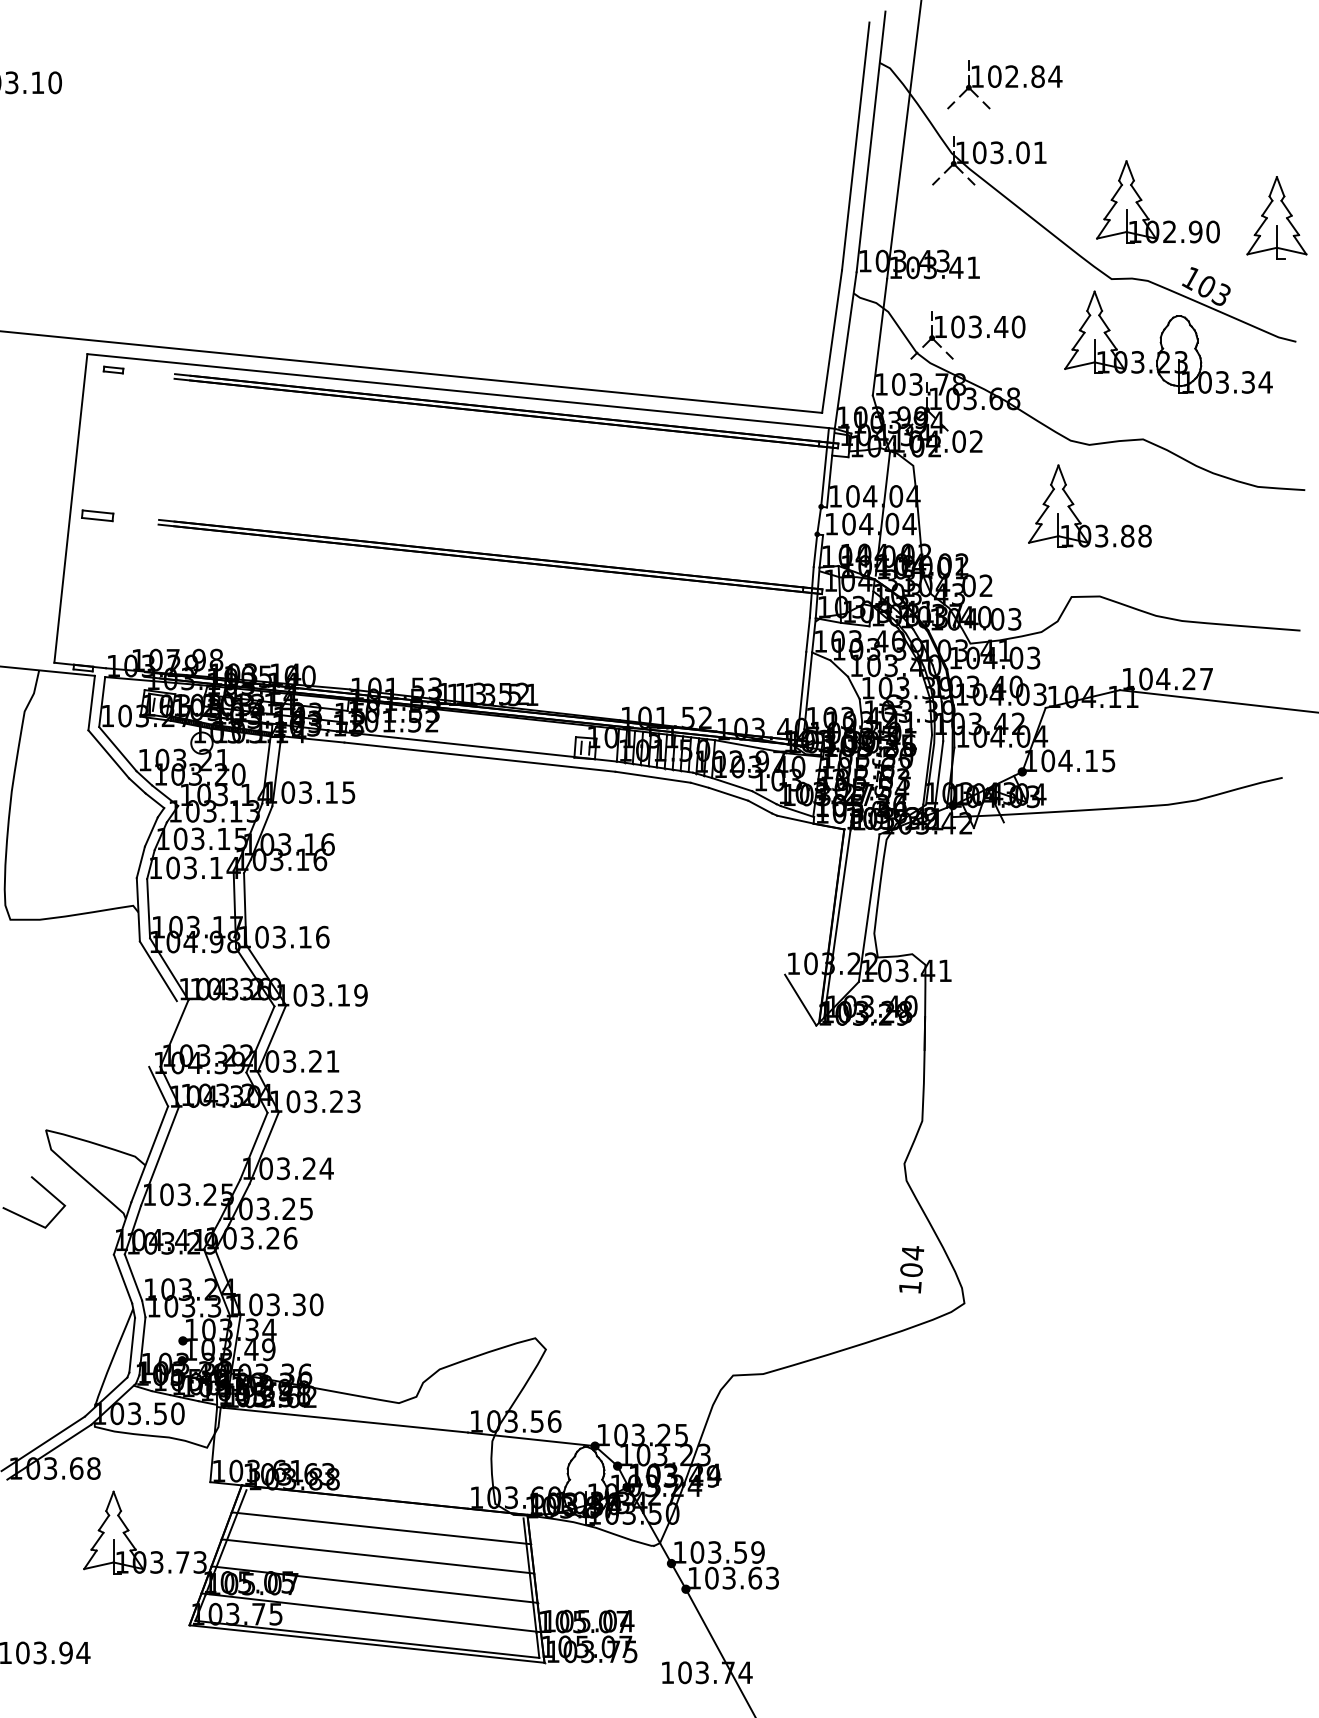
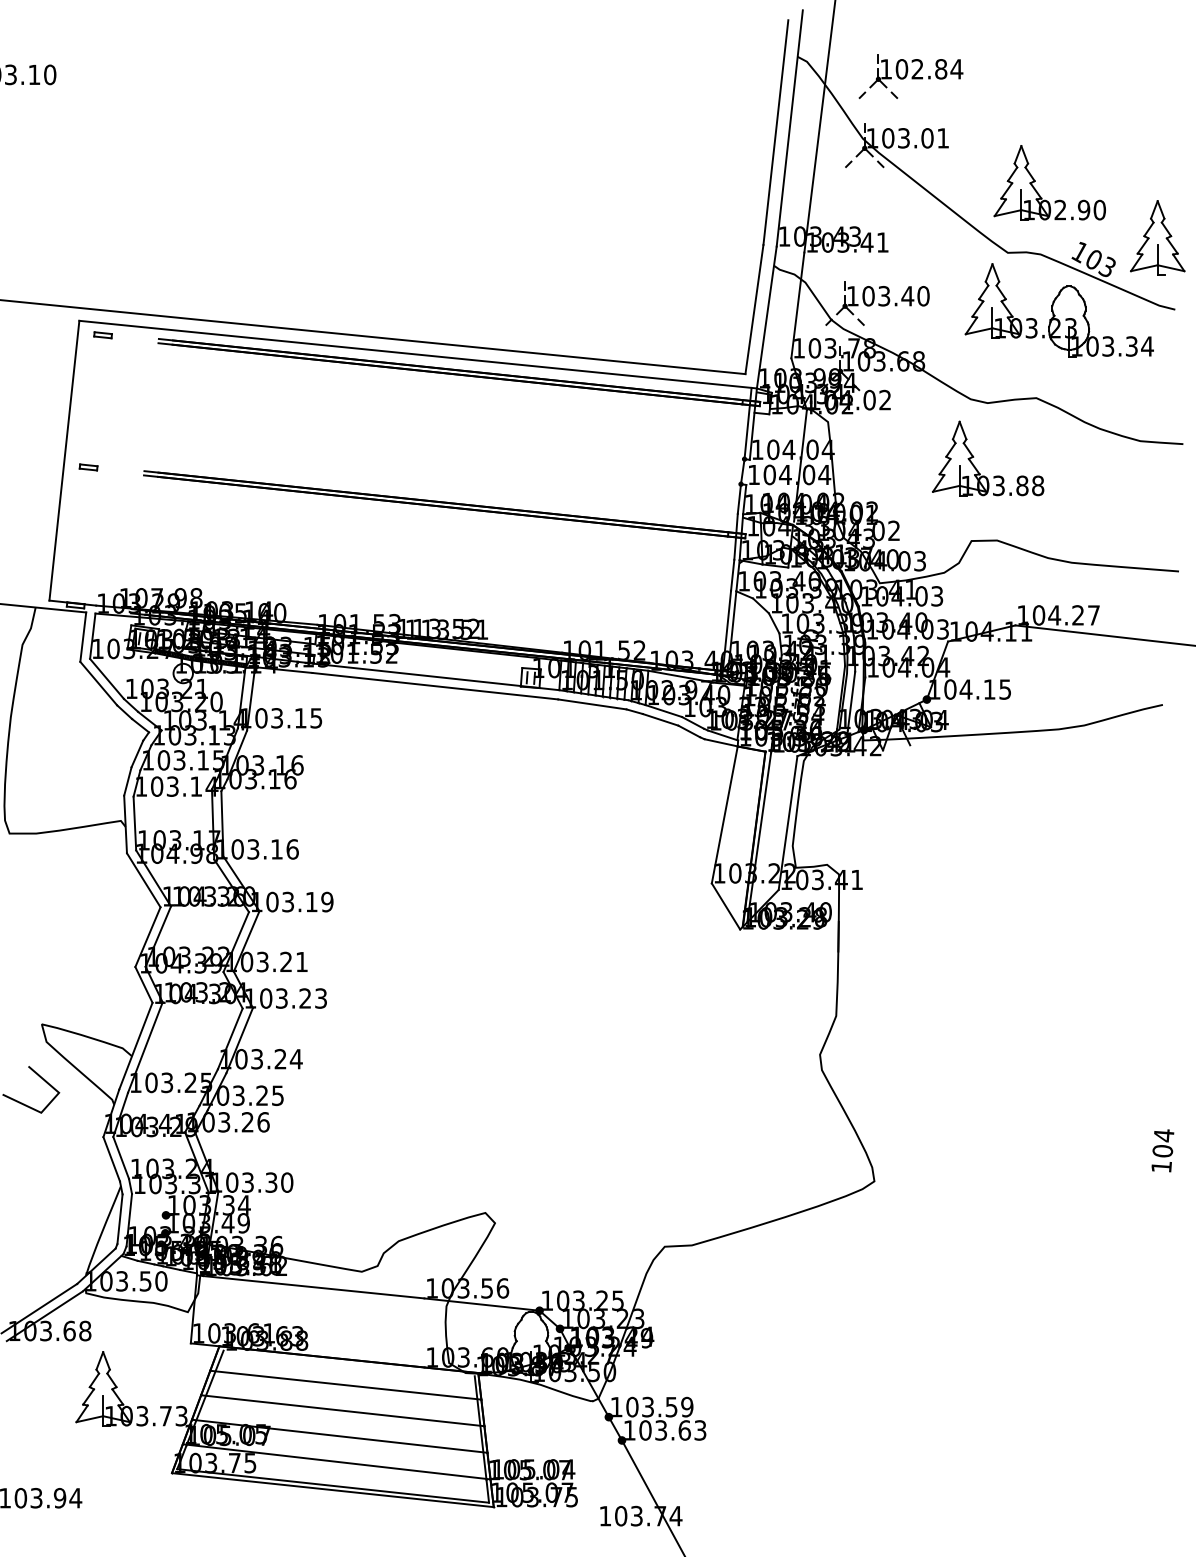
part: (1276, 217) -> (1157, 237), moved
part: (97, 515) -> (88, 467), size x0.62
line: (799, 898) -> (724, 814), added
line: (162, 1033) -> (147, 936), added
text: (911, 1269) -> (1162, 1150), moved

